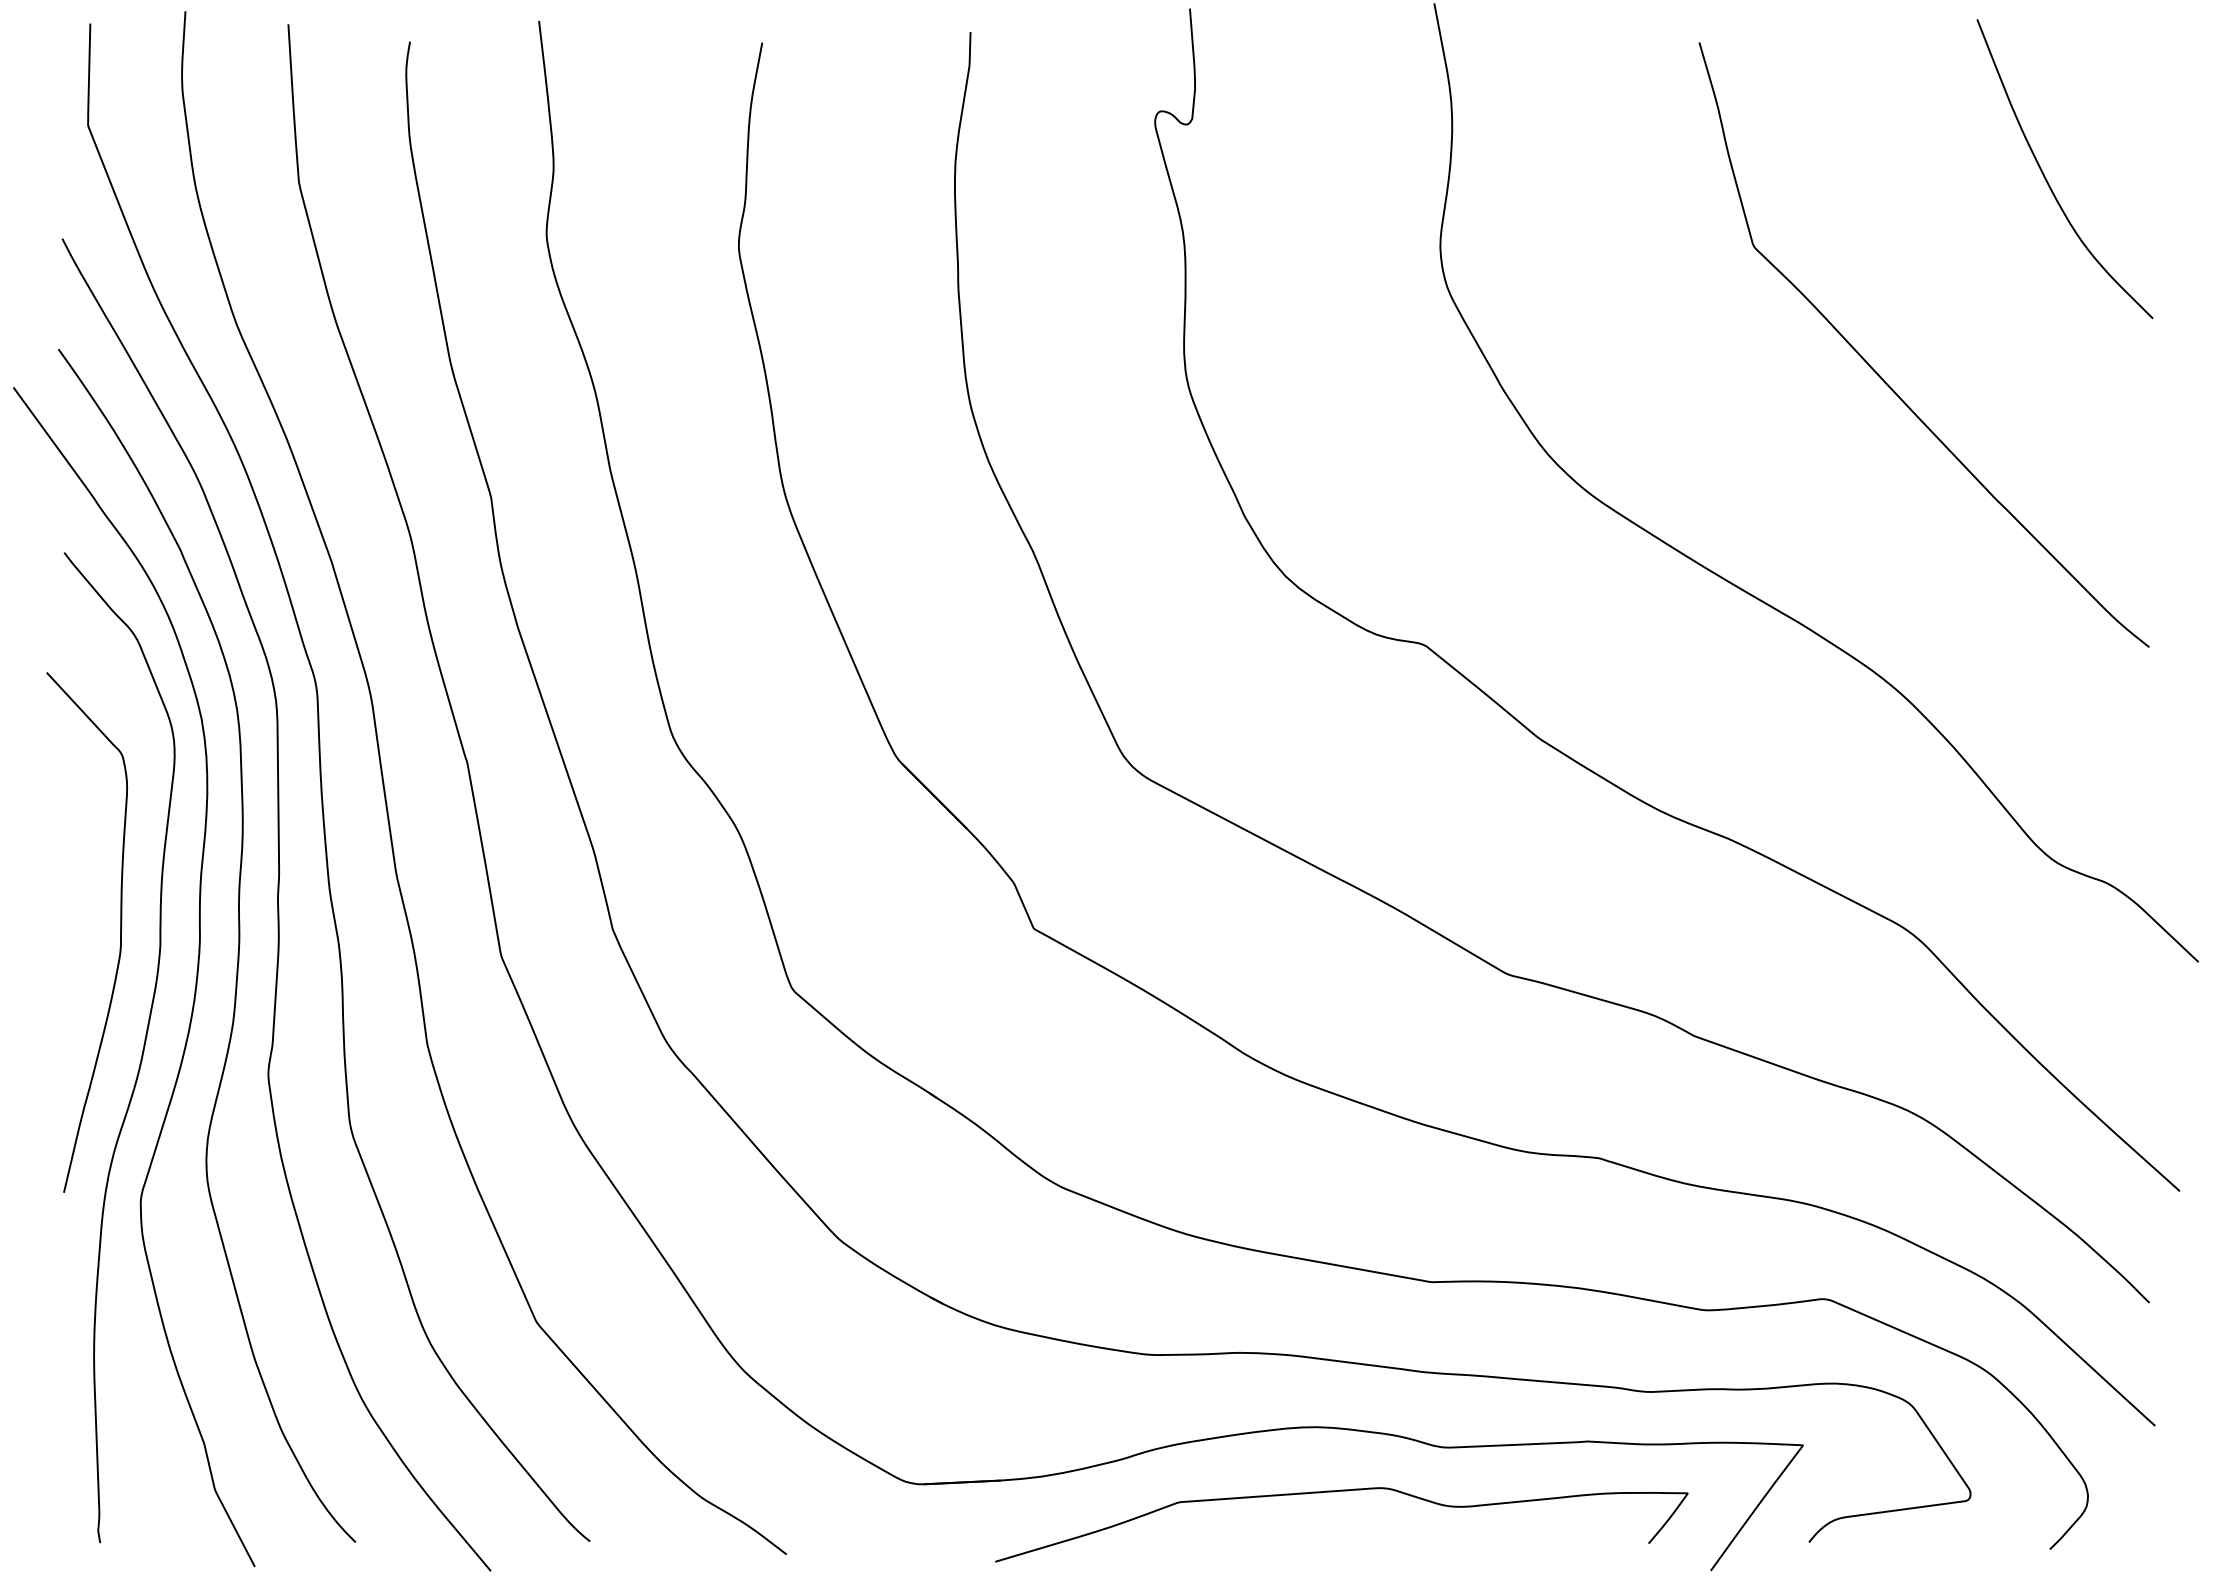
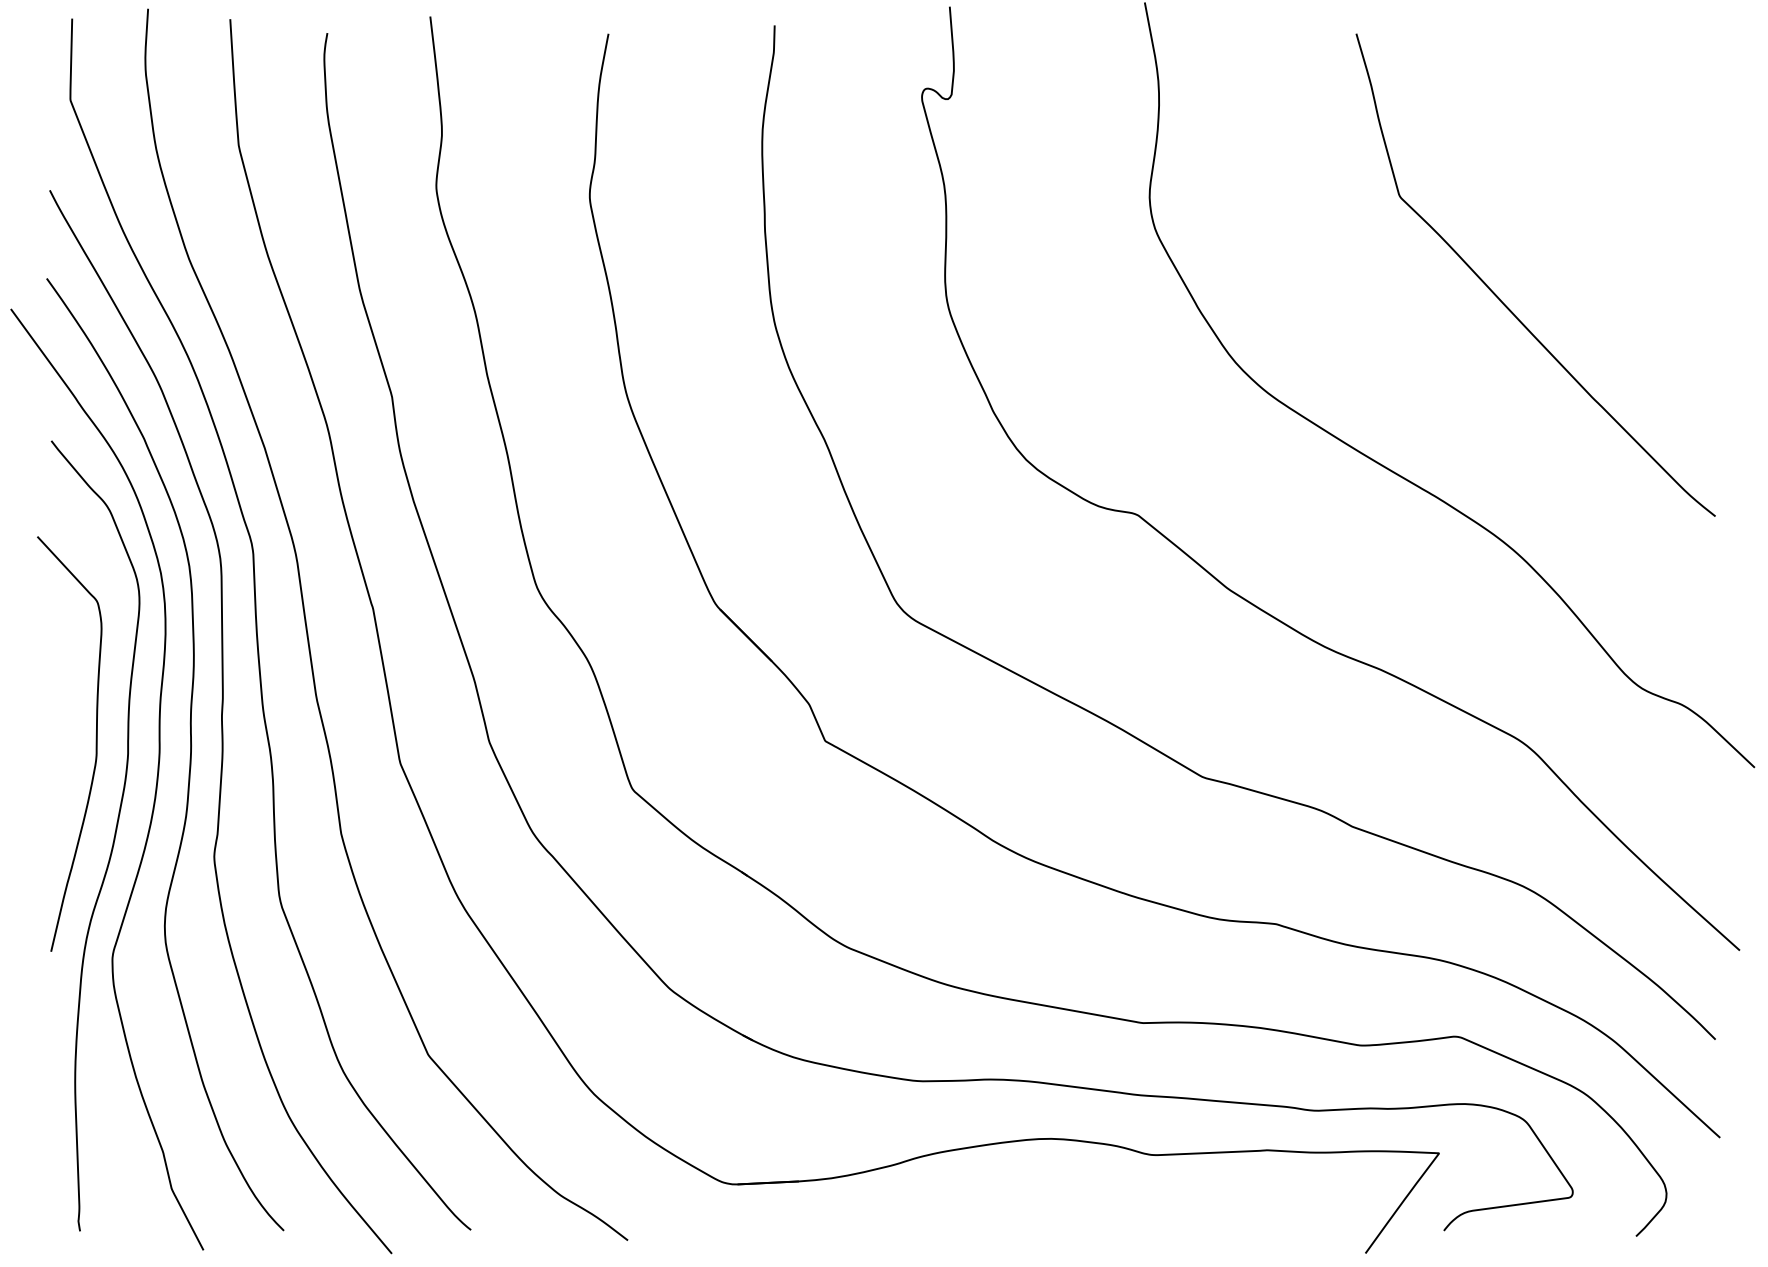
curve: (2046, 178) -> (1633, 142), removed
curve: (1334, 1492) -> (1065, 1190), removed

